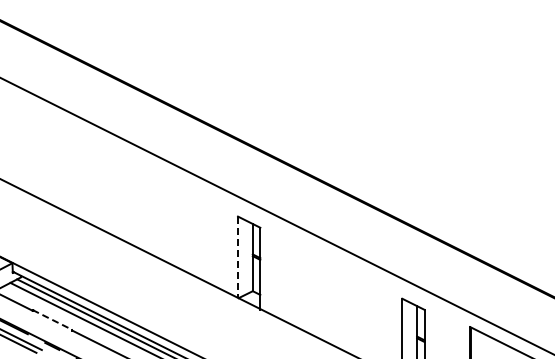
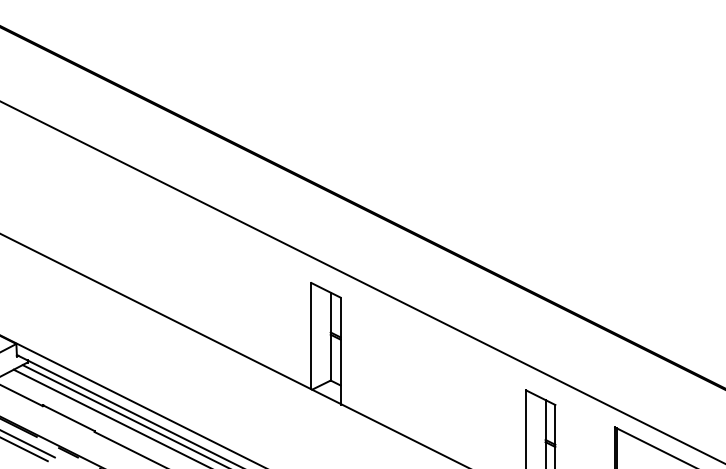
line: (238, 257) -> (312, 336), dashed -> solid
line: (52, 320) -> (68, 418), dashed -> solid

